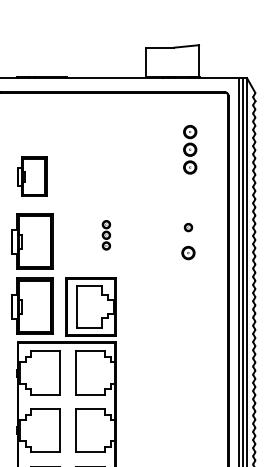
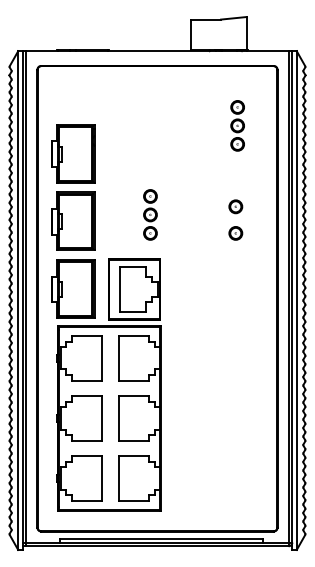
part: (32, 176) -> (73, 153), size x1.43
part: (188, 227) -> (235, 206), size x1.67
part: (106, 234) -> (150, 214), size x1.67

